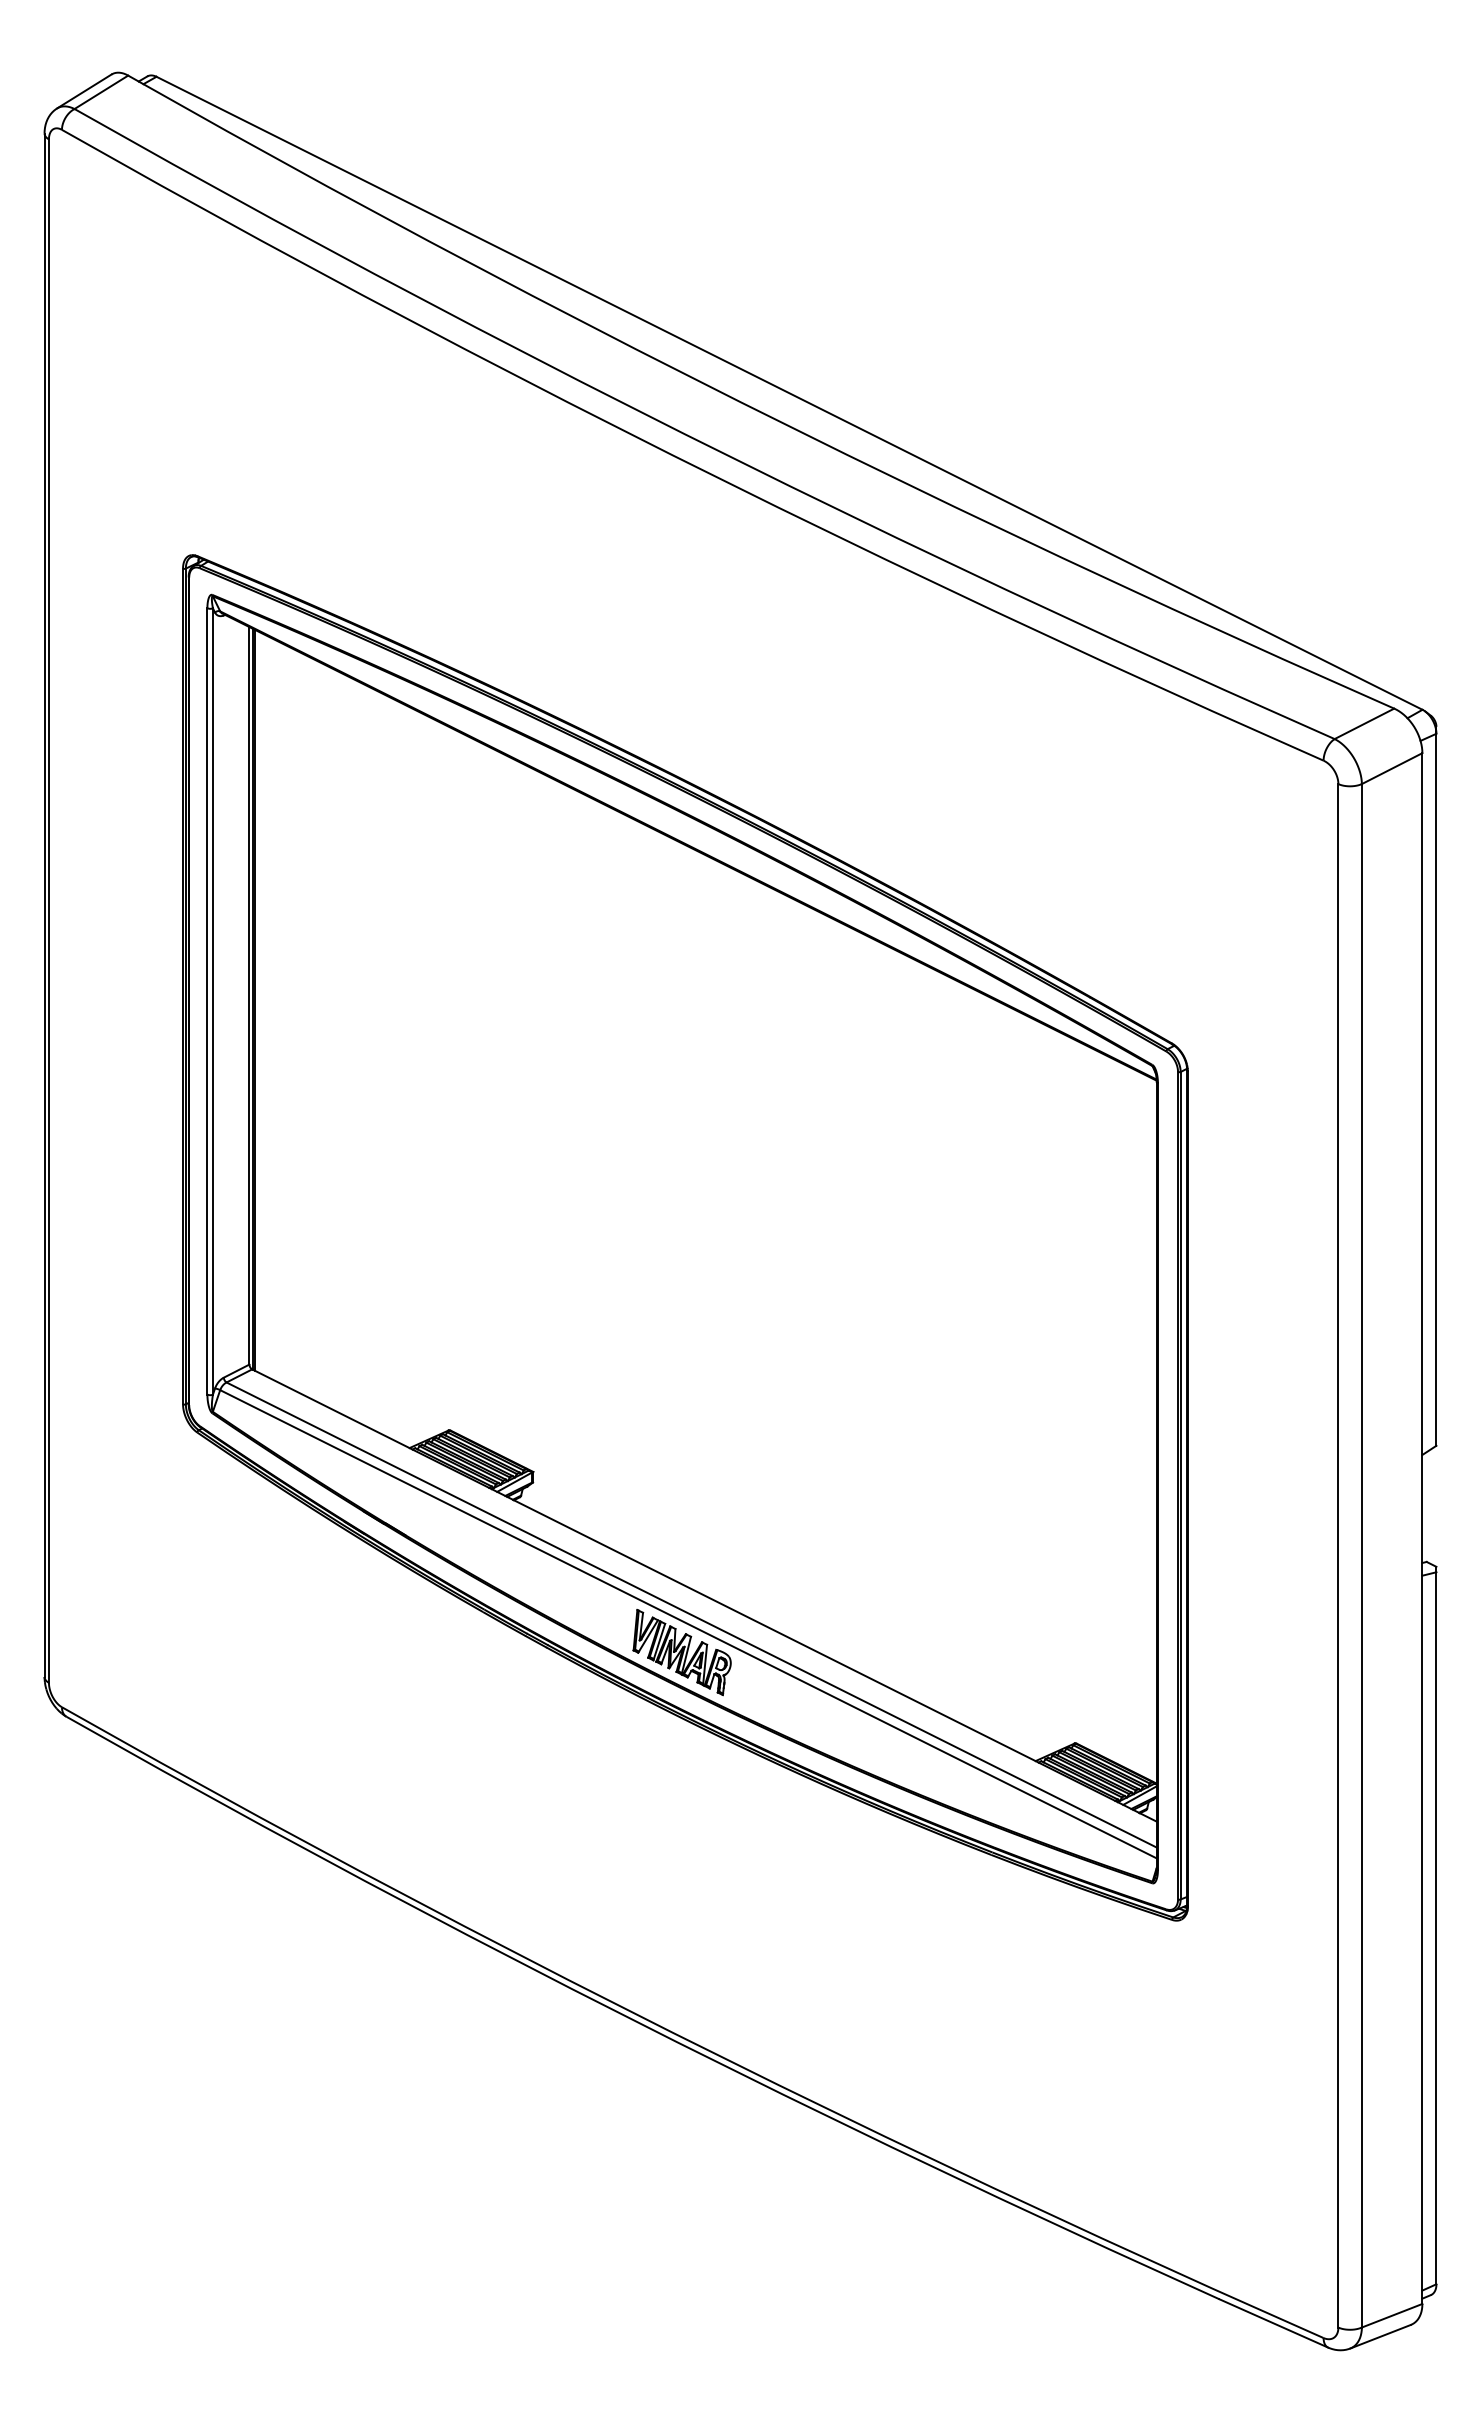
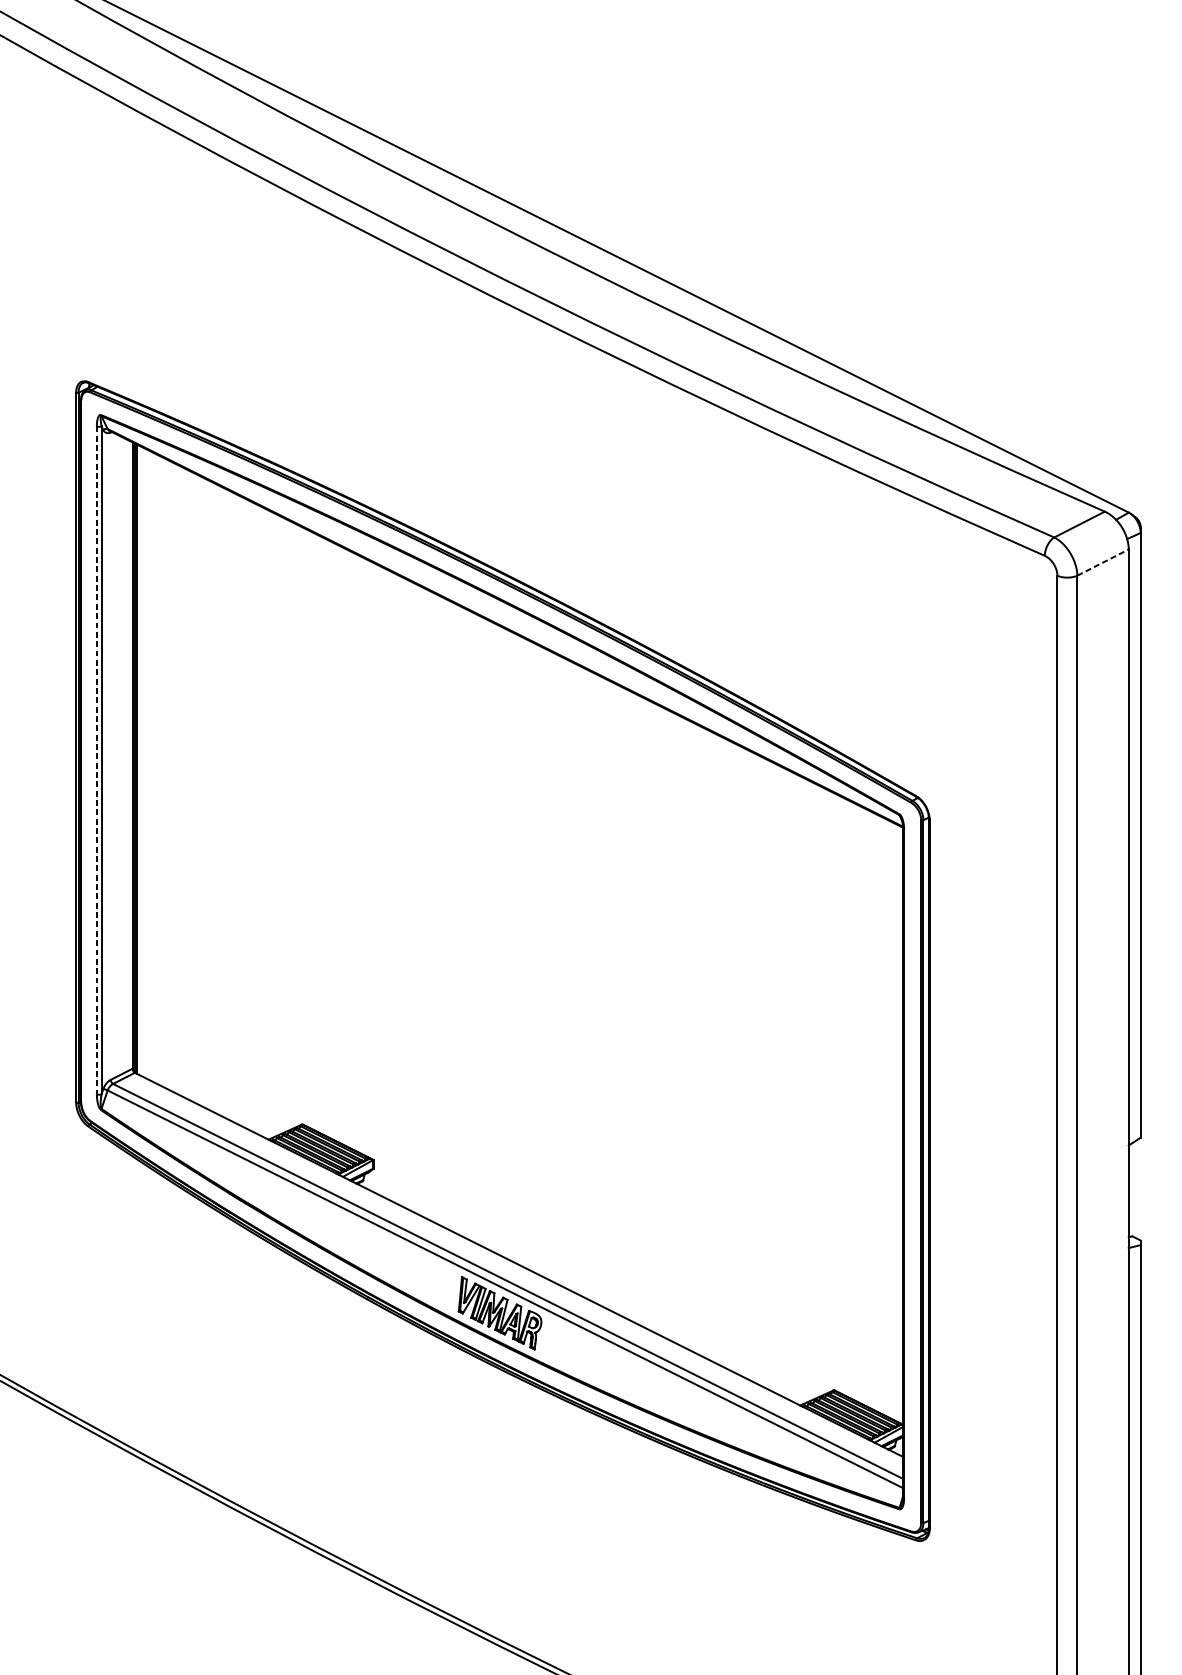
line: (1392, 768) -> (1103, 562), solid -> dashed
line: (207, 1001) -> (96, 760), solid -> dashed

